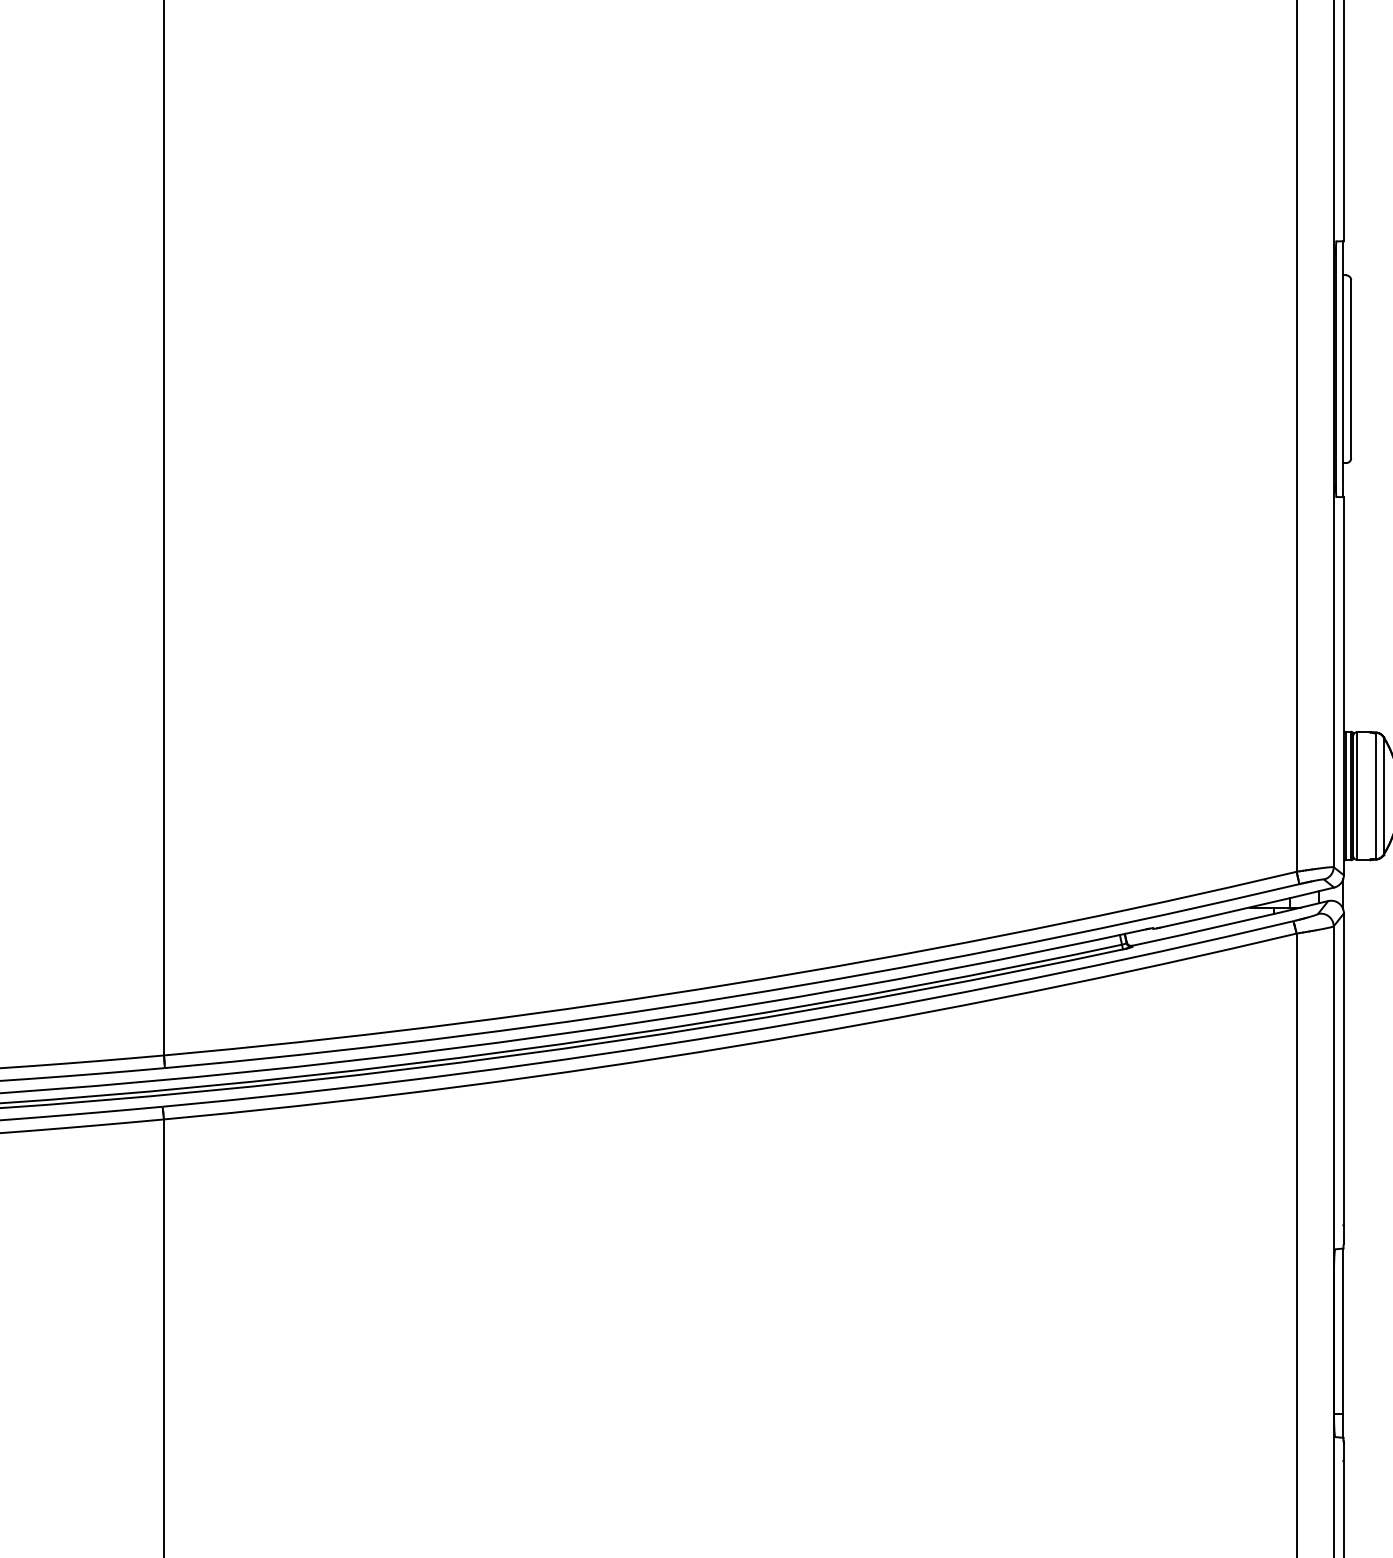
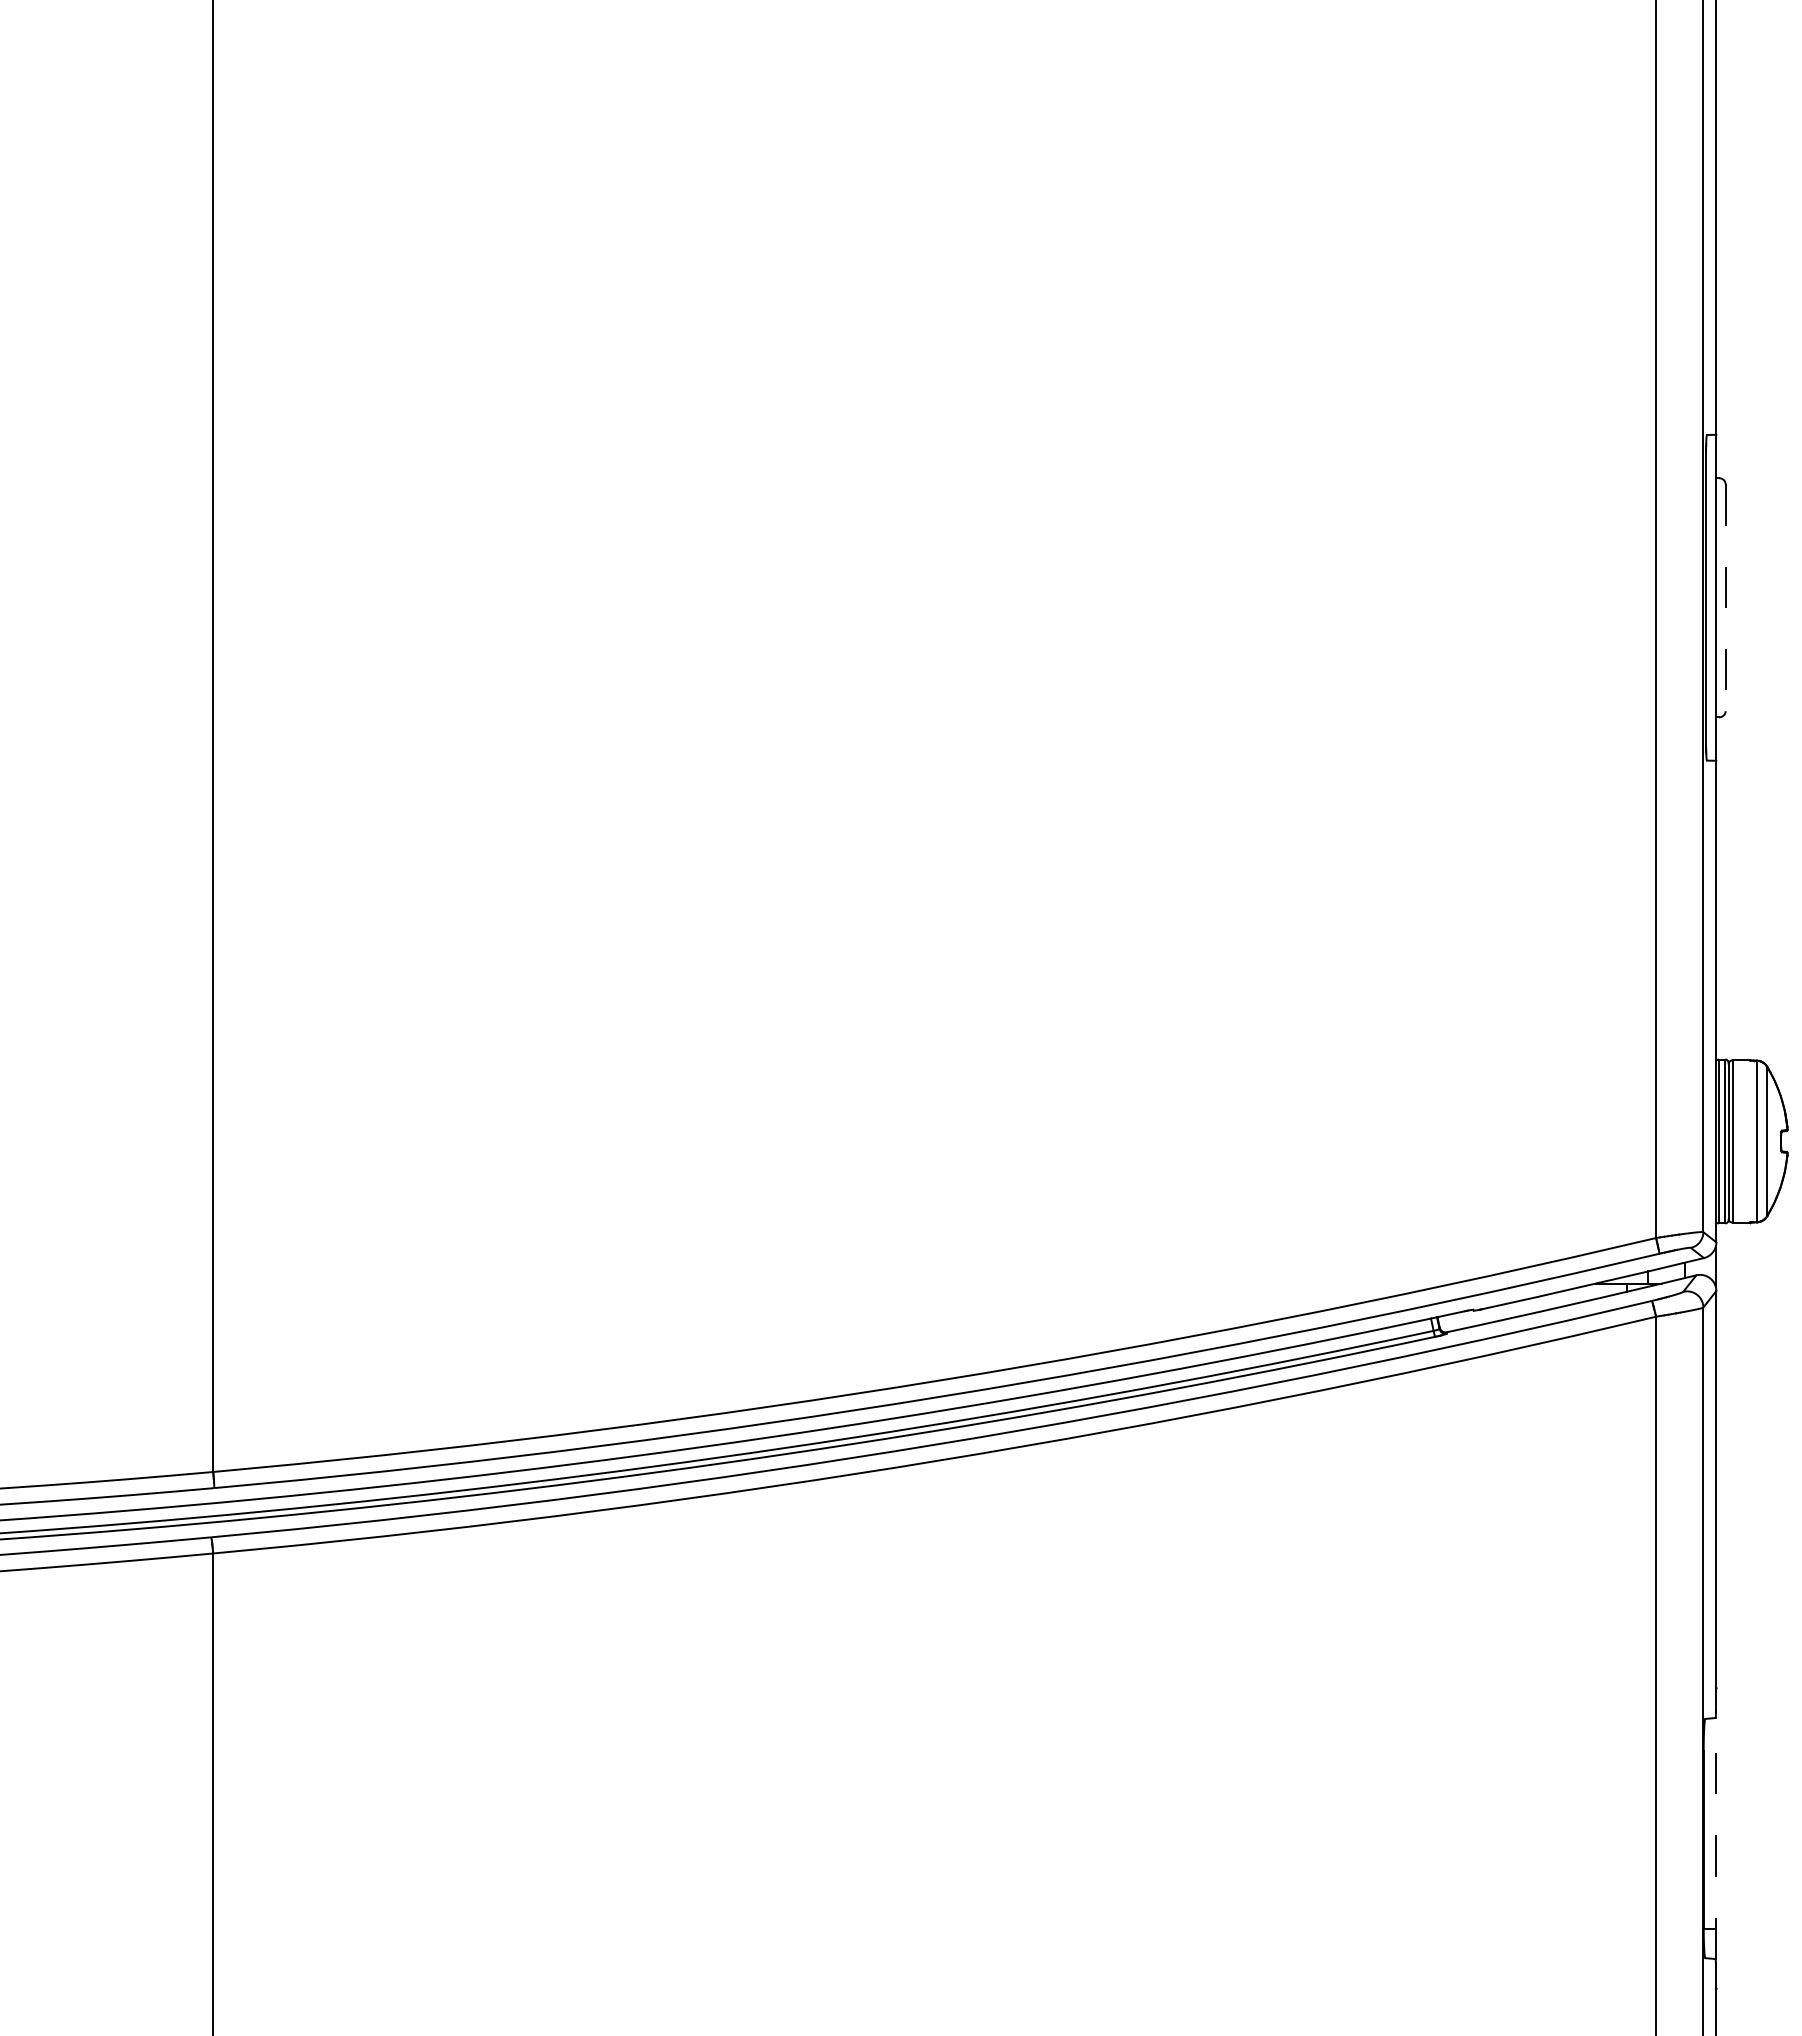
line: (1351, 369) -> (1725, 598), solid -> dashed
line: (1343, 1343) -> (1715, 1838), solid -> dashed

